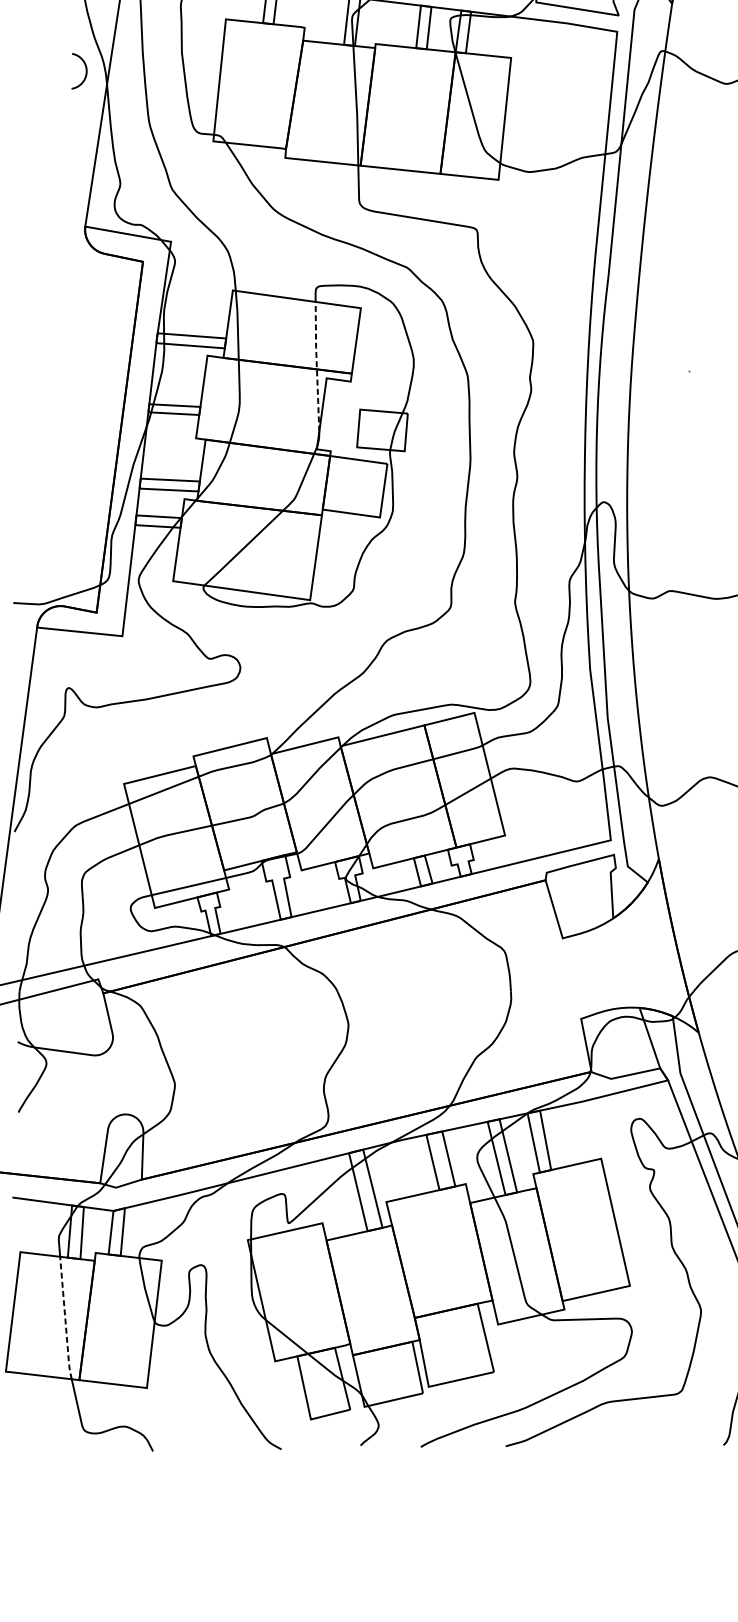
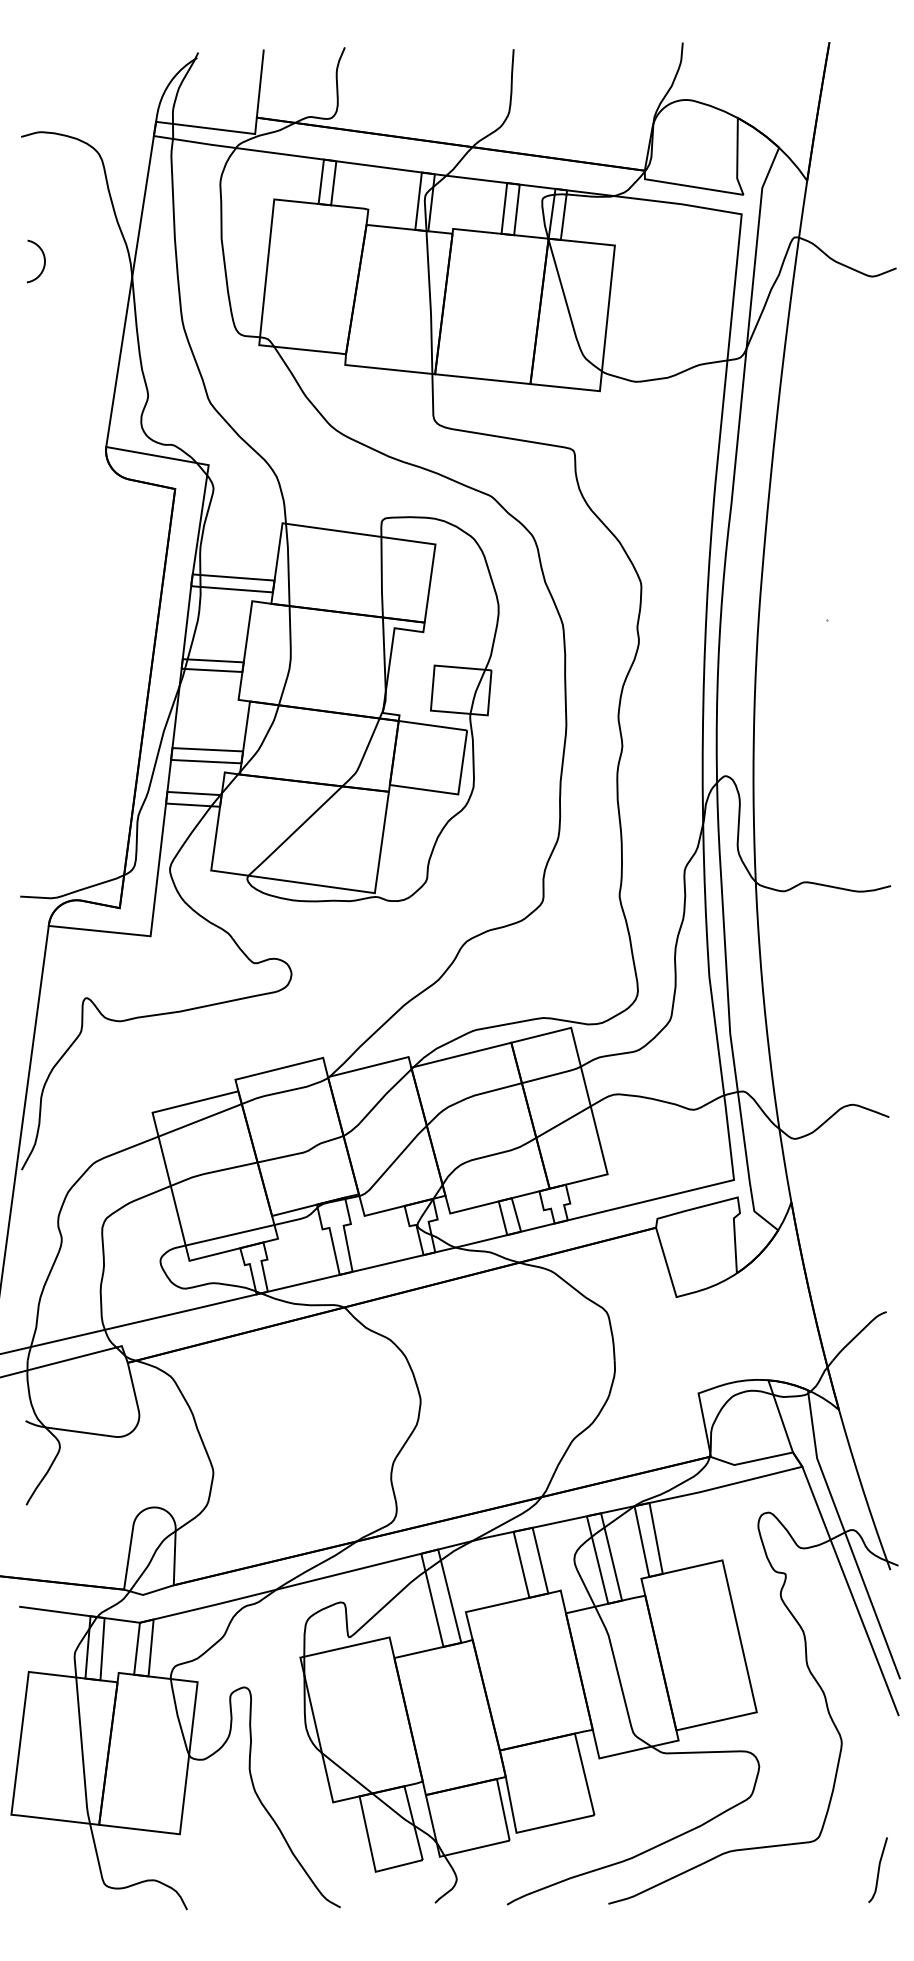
curve: (85, 68) -> (43, 258), moved
line: (316, 366) -> (382, 613), dashed -> solid
line: (65, 1319) -> (82, 1752), dashed -> solid

